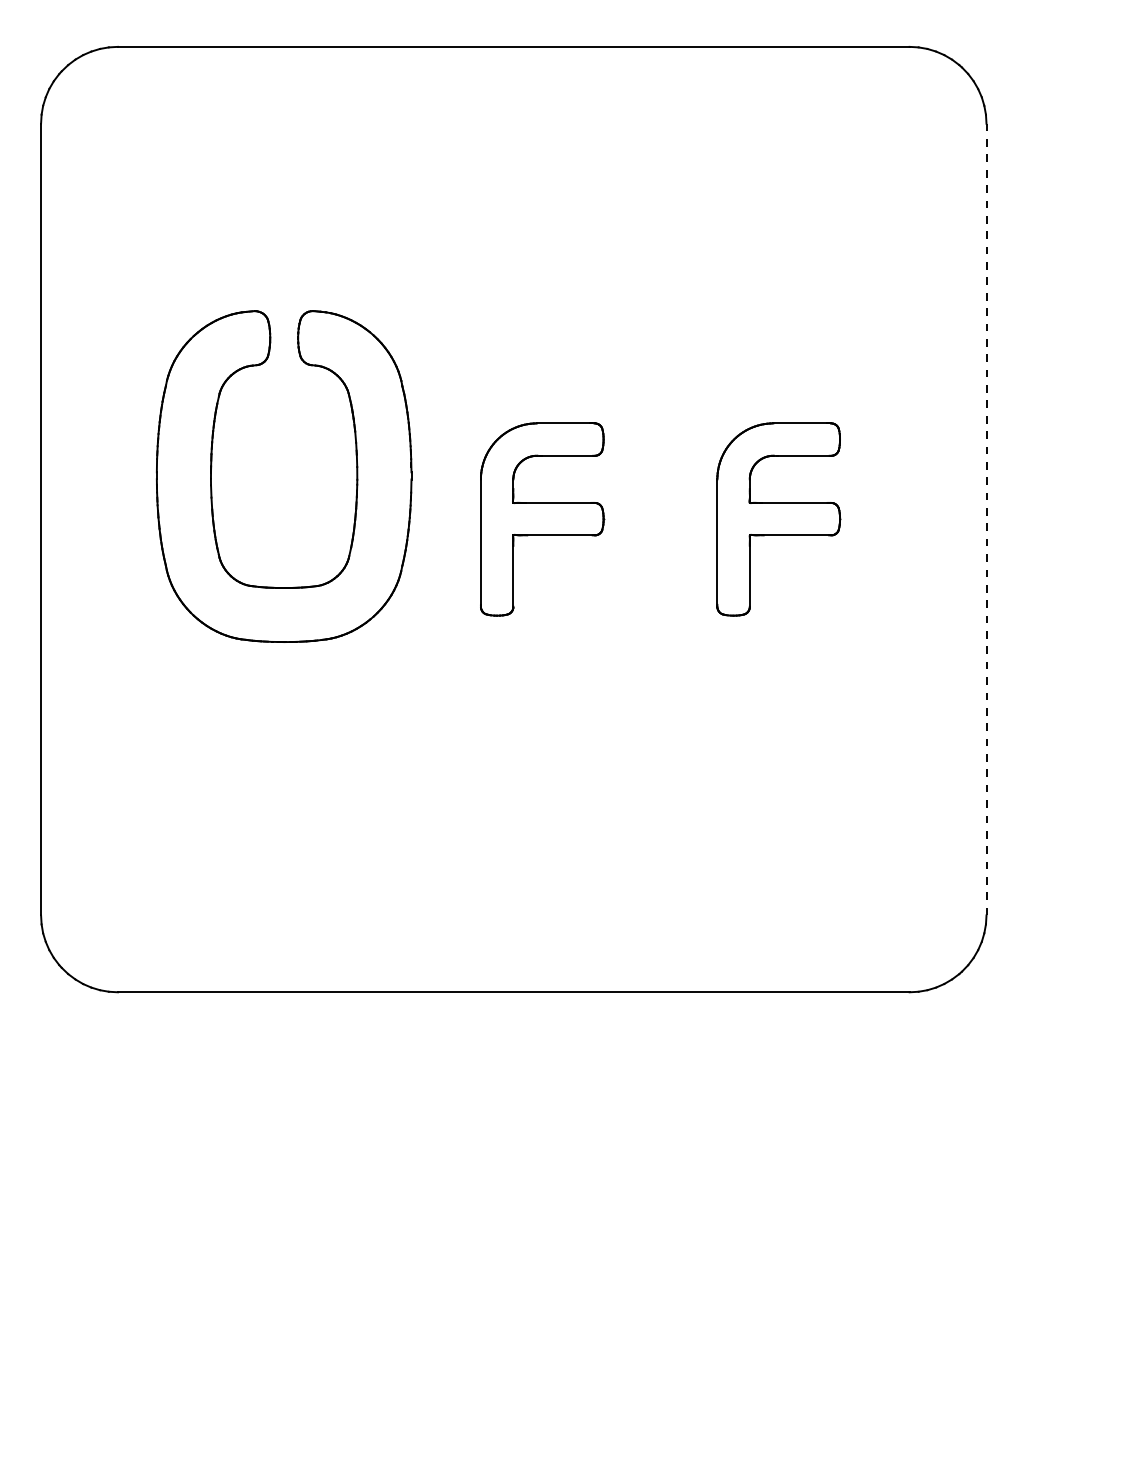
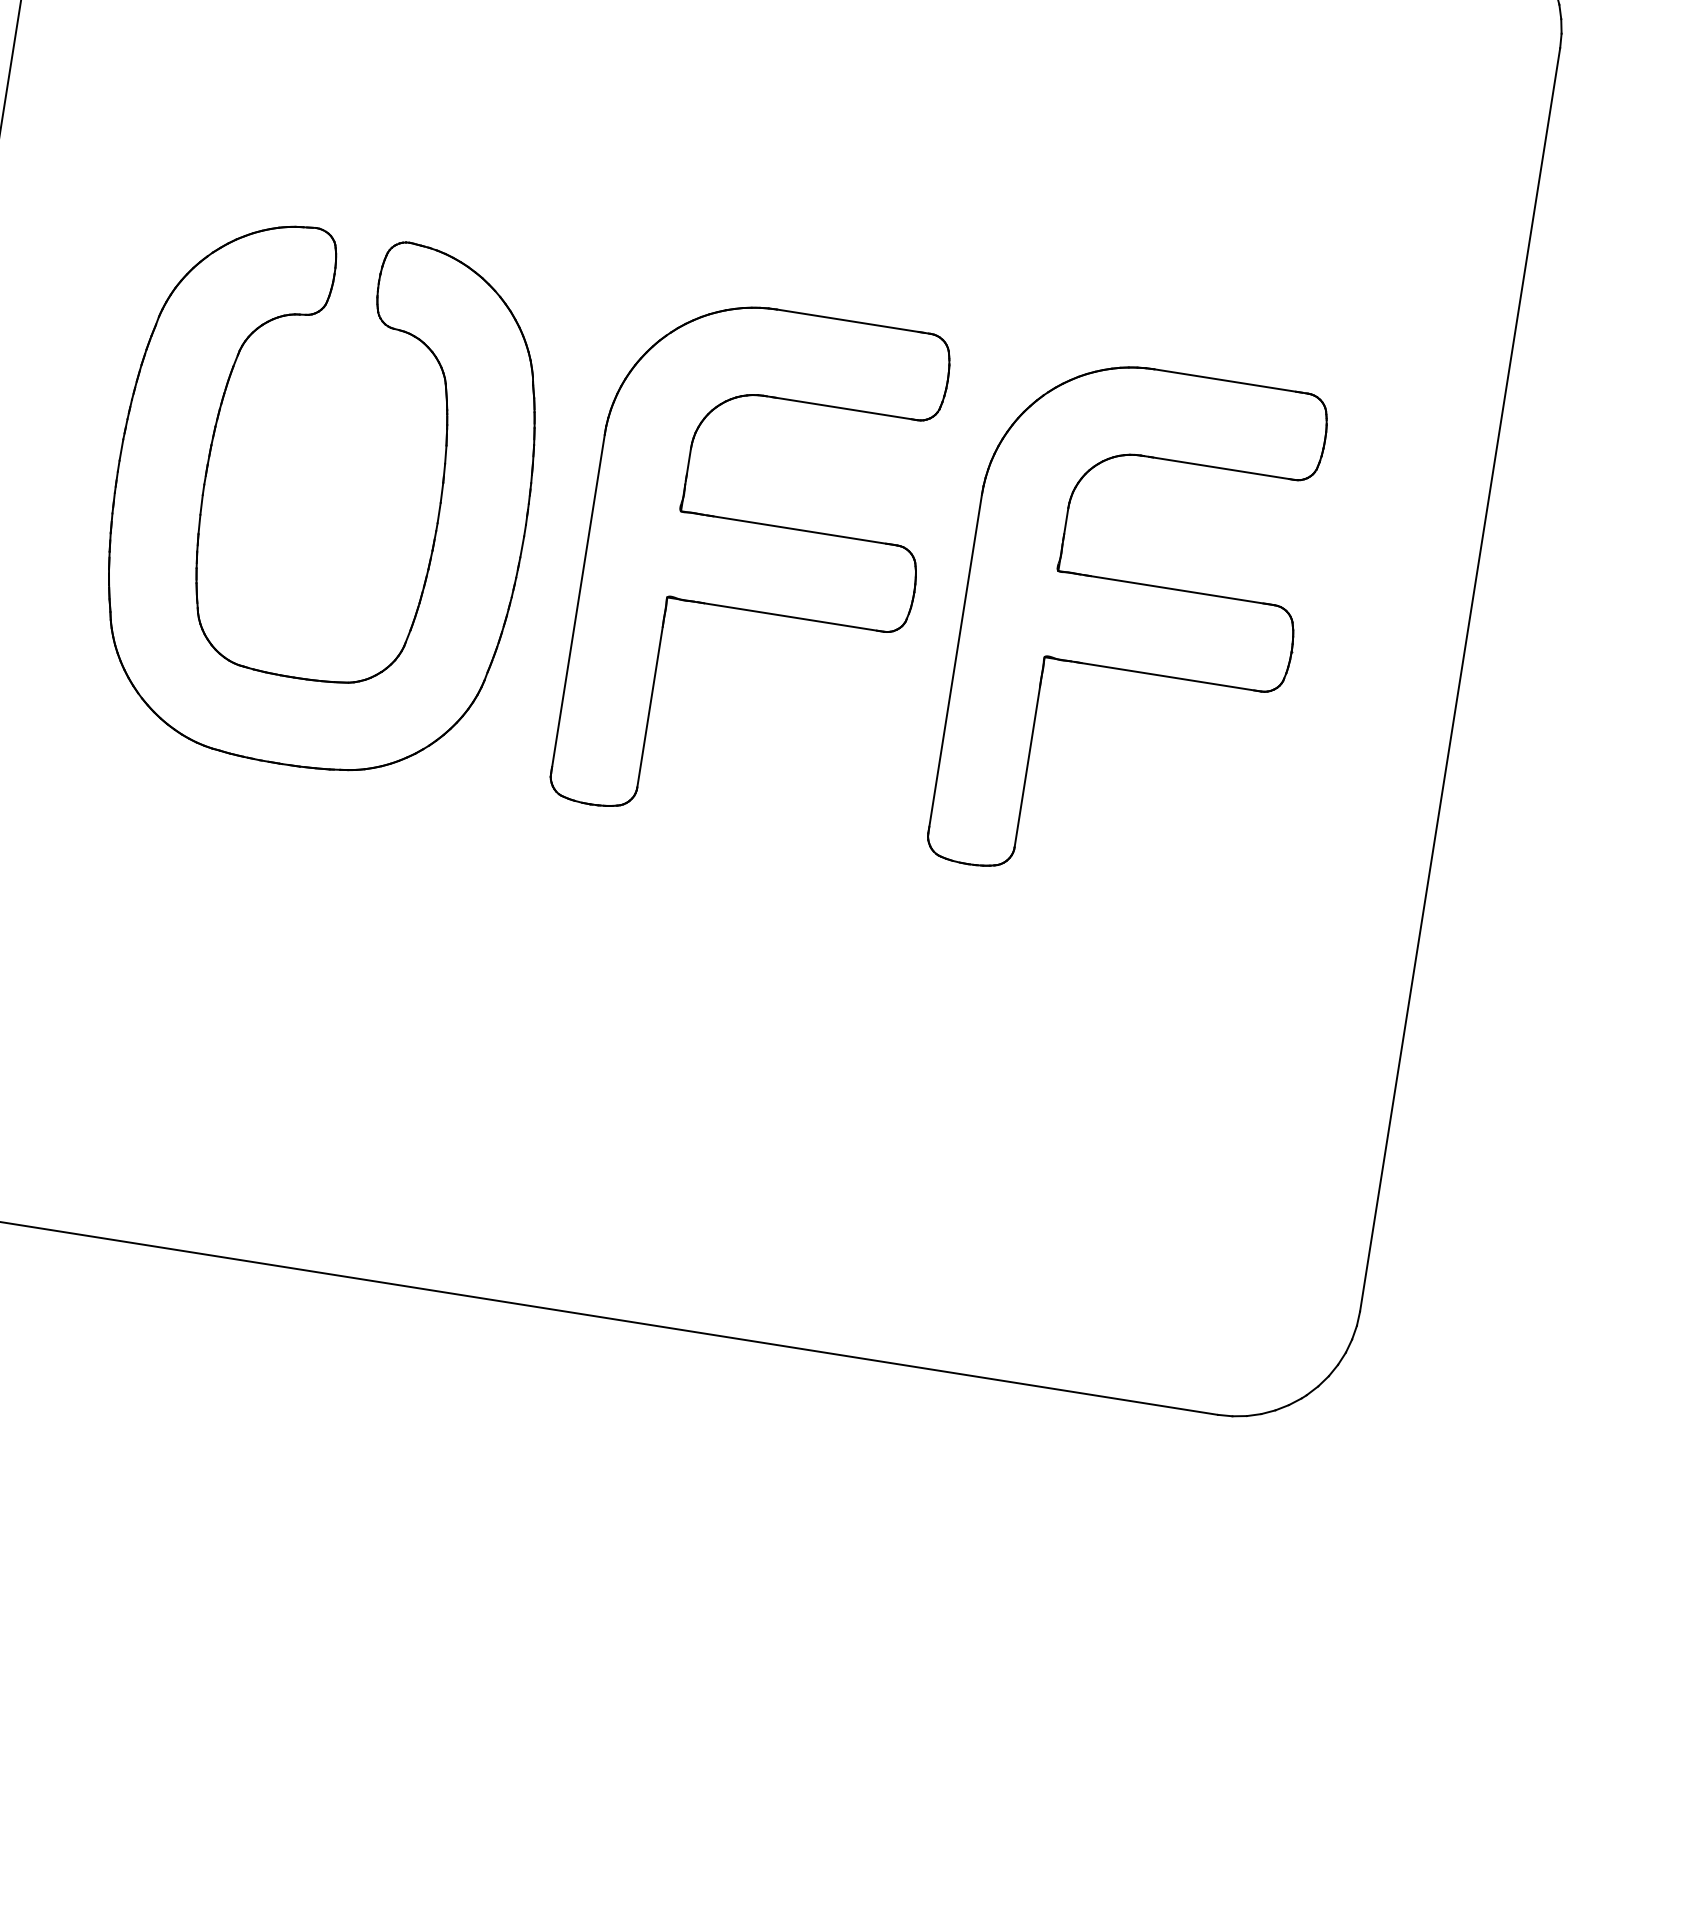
part: (356, 476) -> (437, 517), moved
part: (542, 519) -> (751, 567), size x1.67
part: (778, 519) -> (1128, 627), size x1.67
line: (986, 519) -> (1460, 679), dashed -> solid

